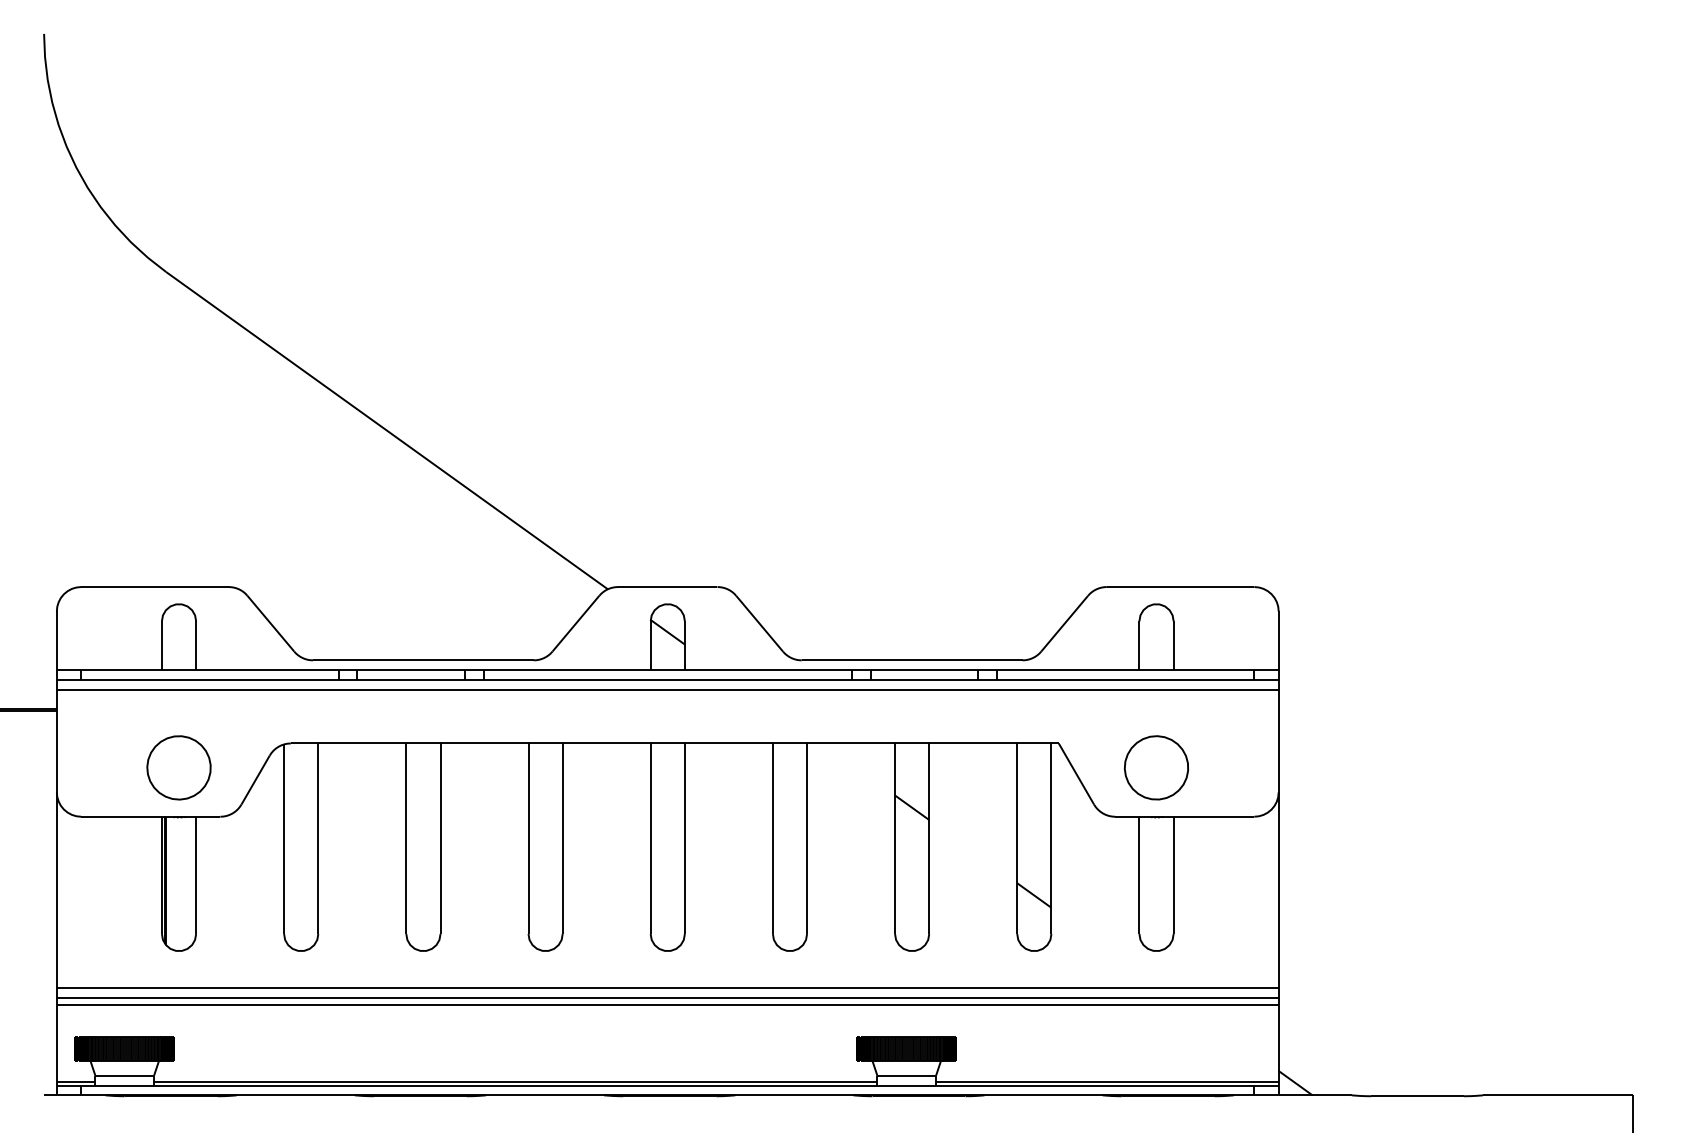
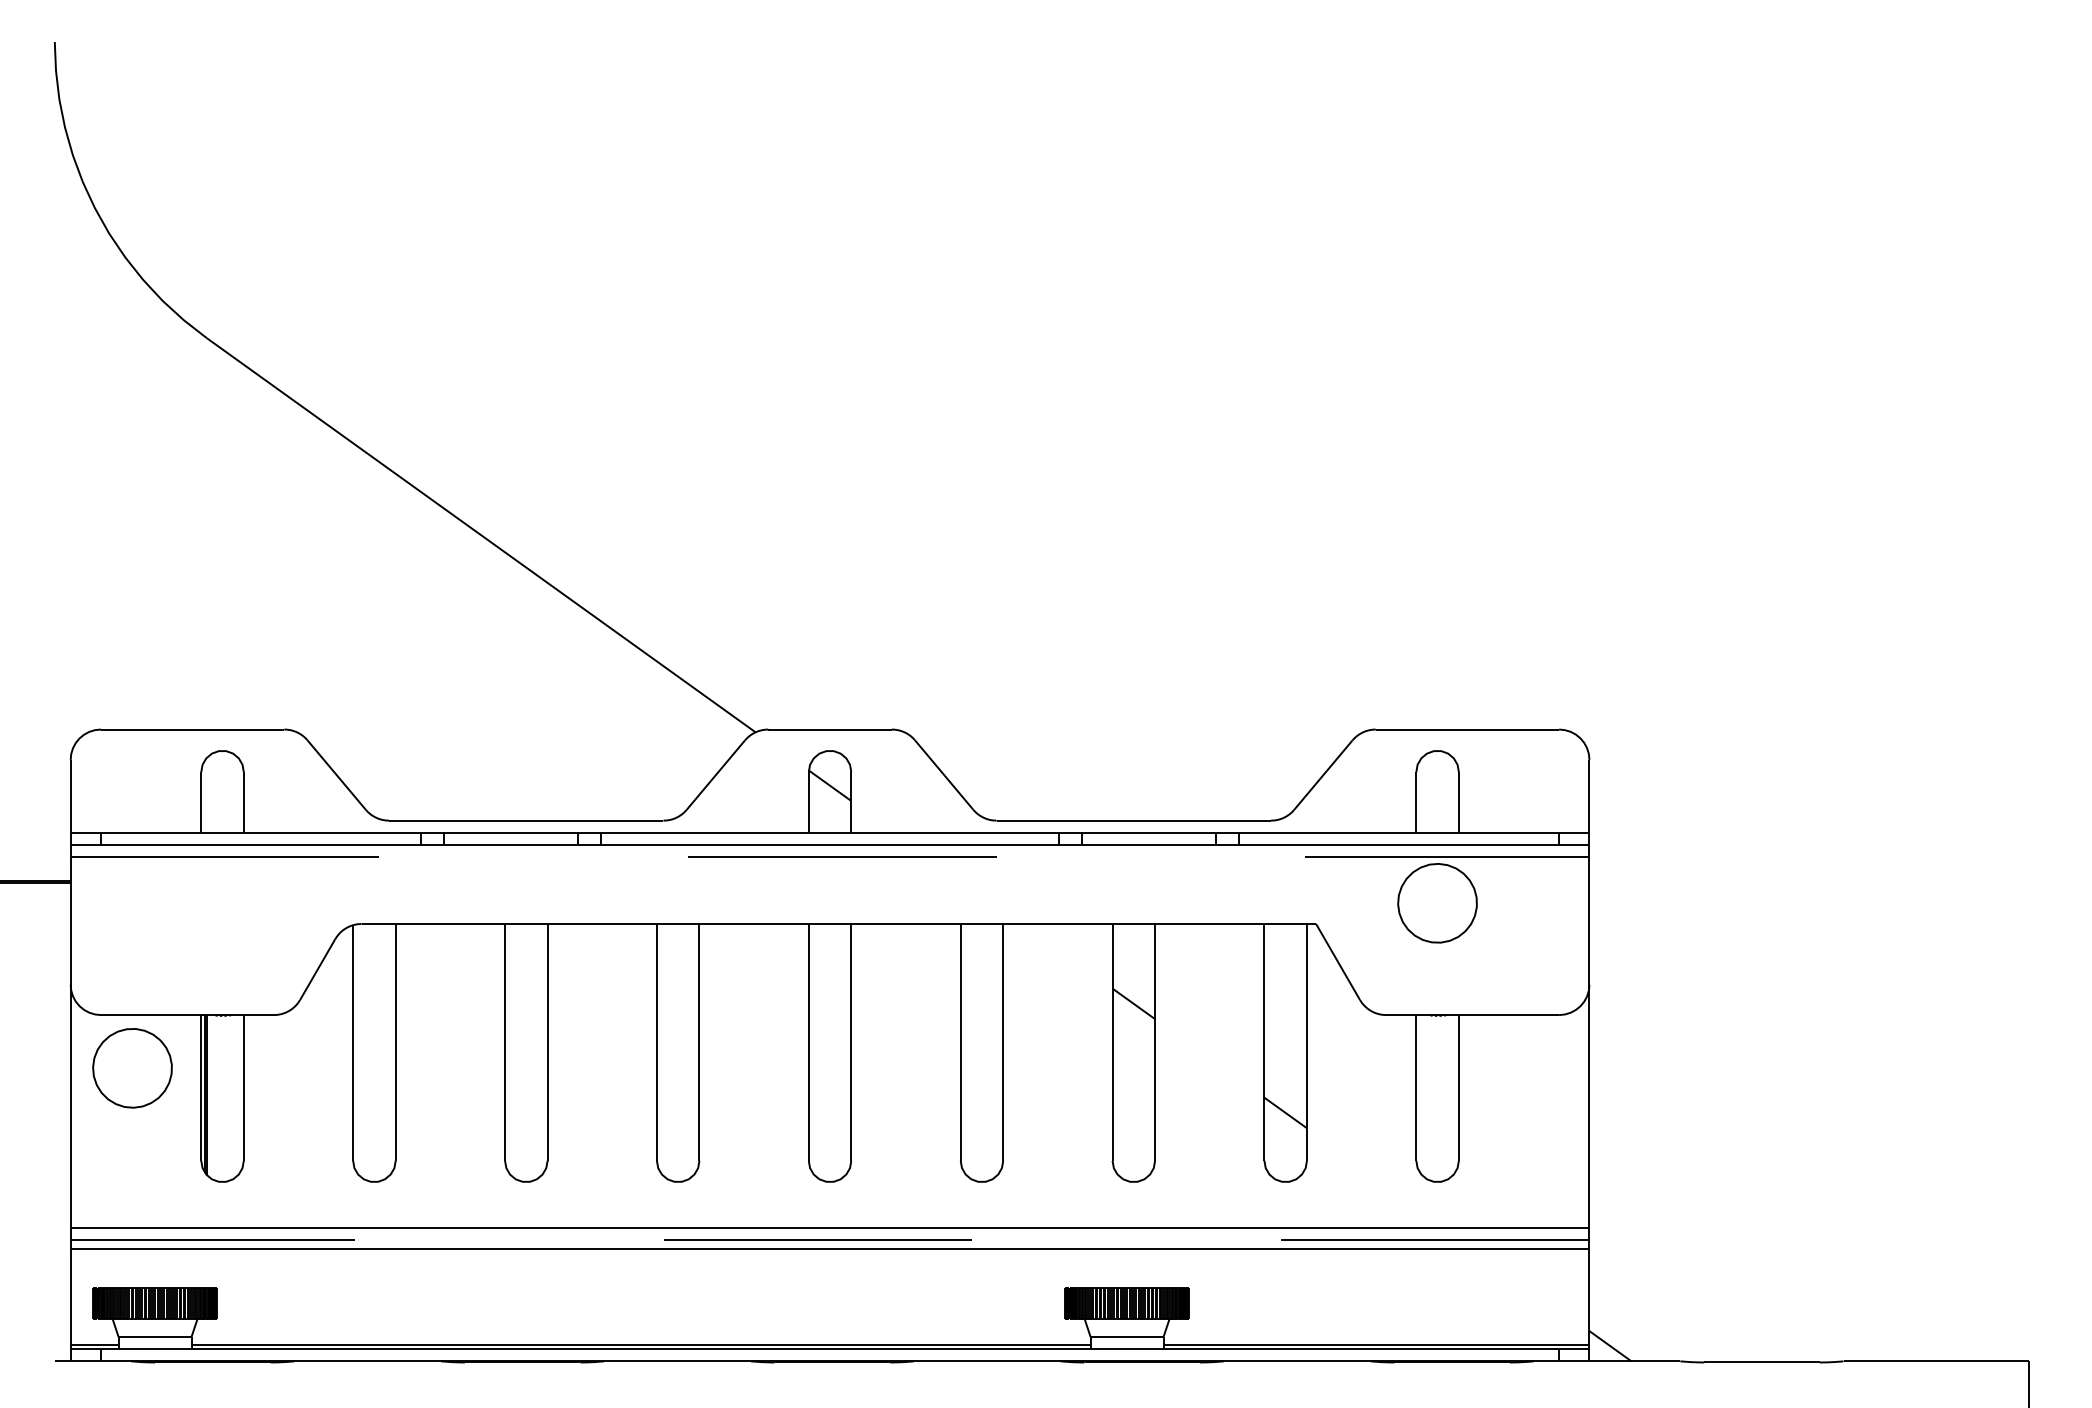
line: (668, 689) -> (830, 857), solid -> dashed
part: (178, 768) -> (132, 1068), moved
part: (1156, 768) -> (1437, 903), moved
line: (667, 997) -> (829, 1239), solid -> dashed

